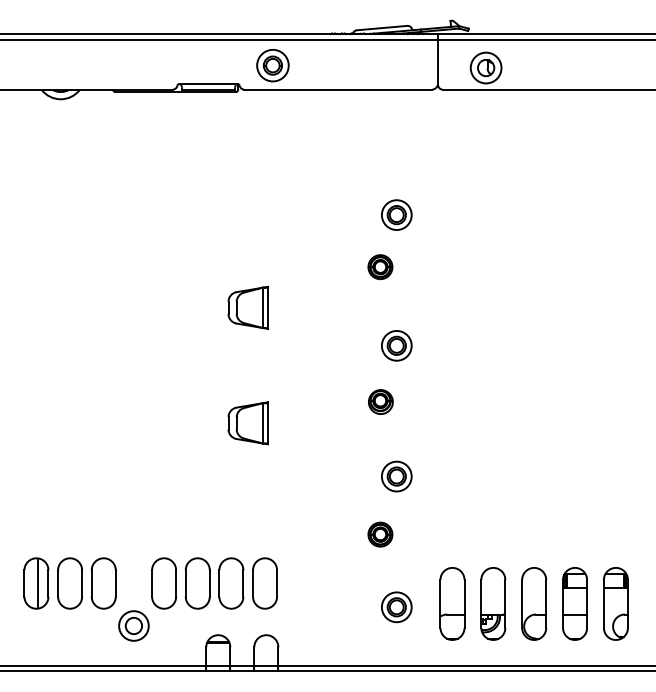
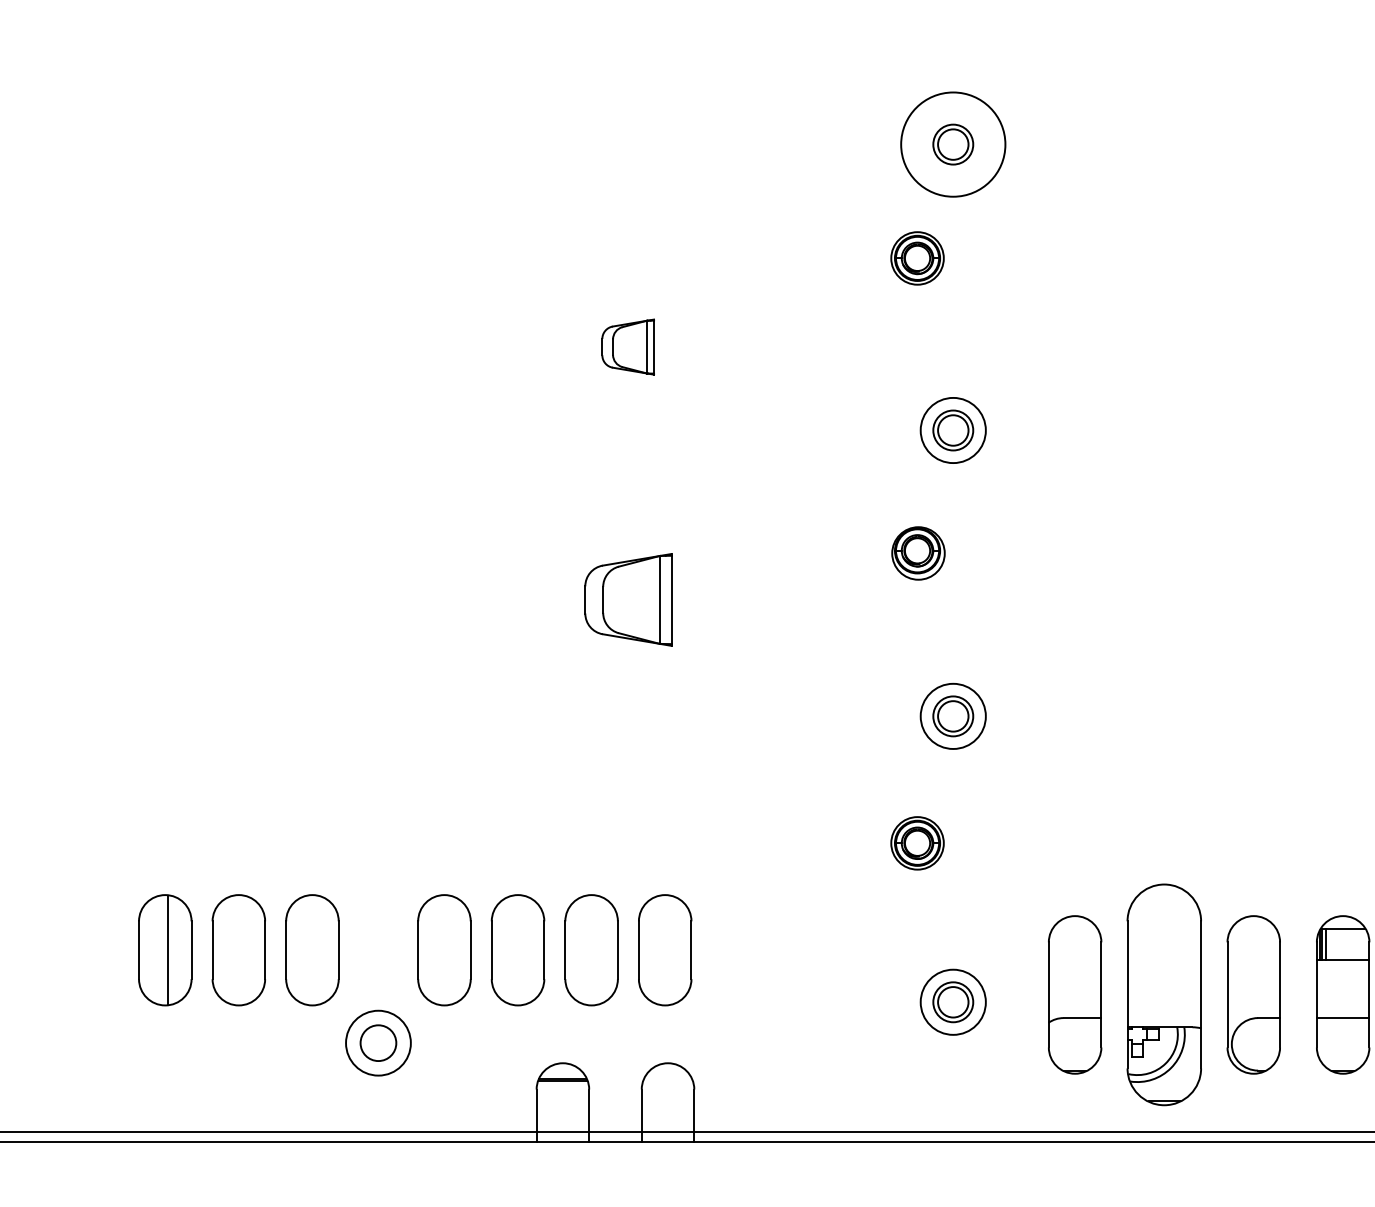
circle: (396, 215) -> (952, 145), size x1.6
part: (247, 307) -> (626, 346), size x0.6
part: (493, 603) -> (1164, 993), size x1.4

